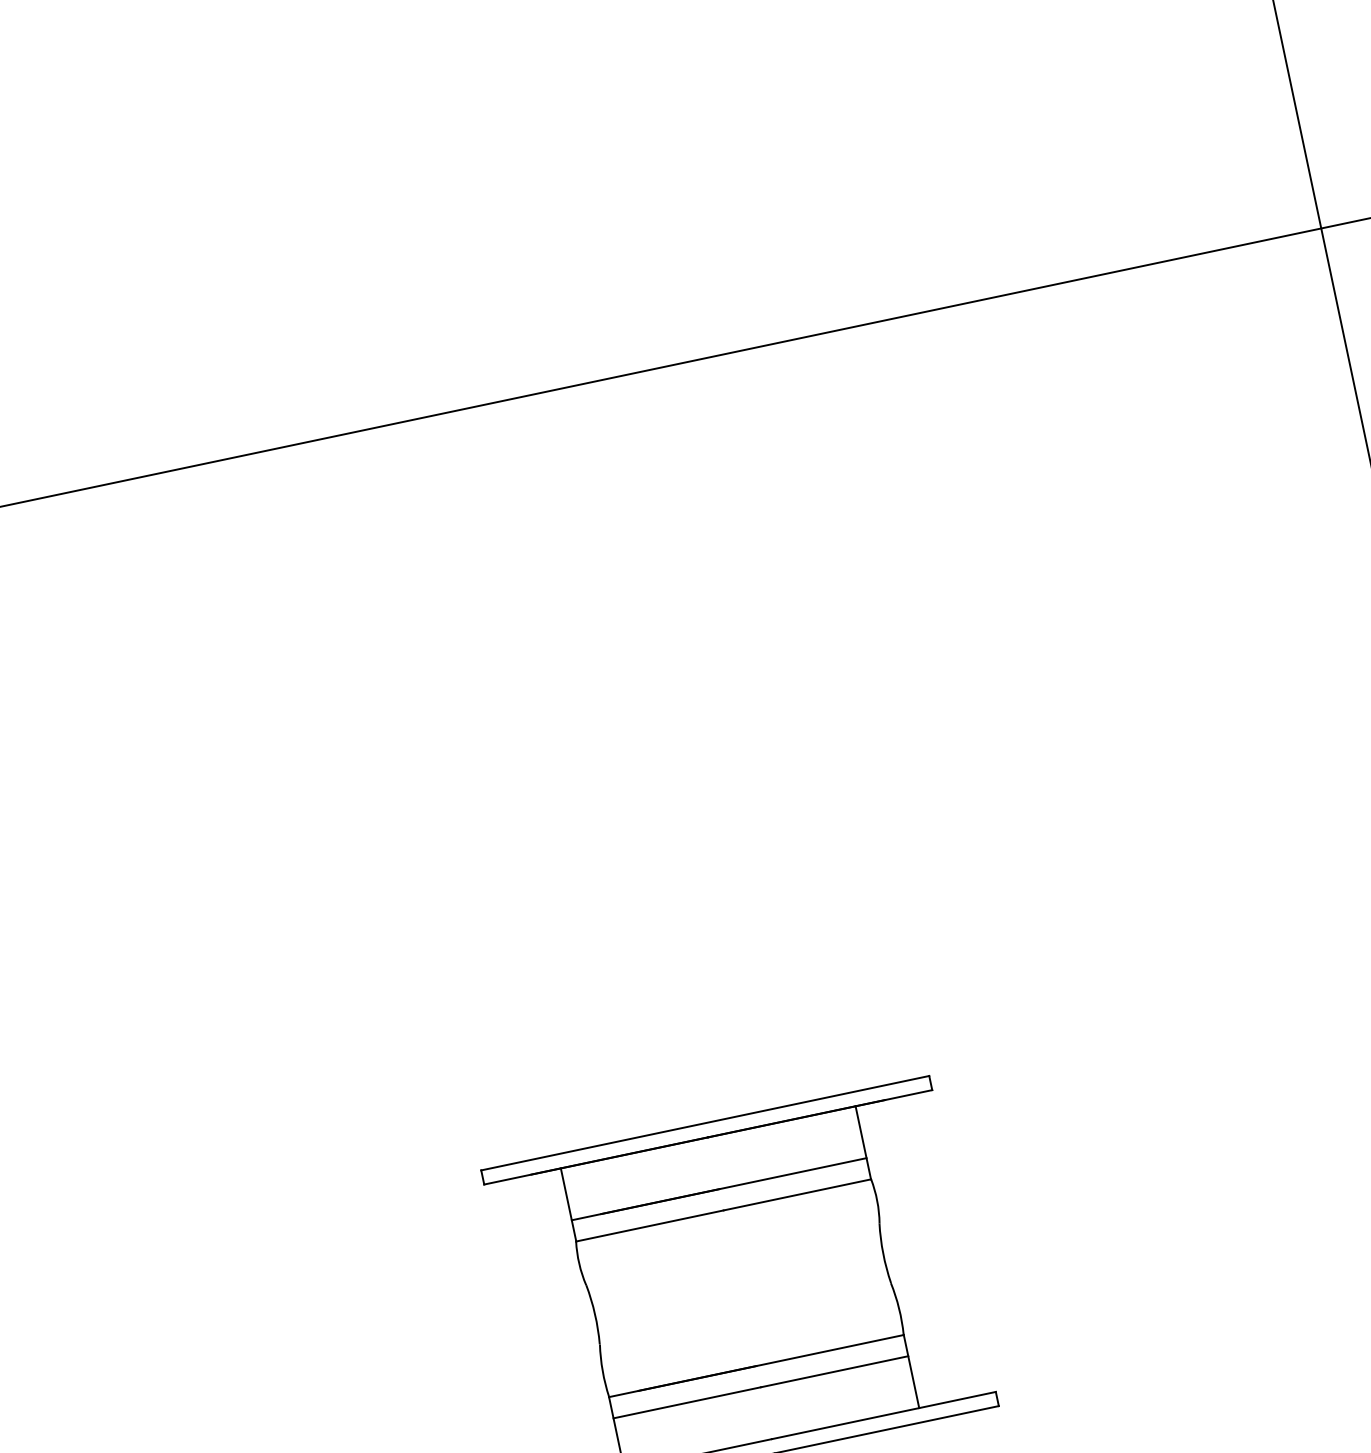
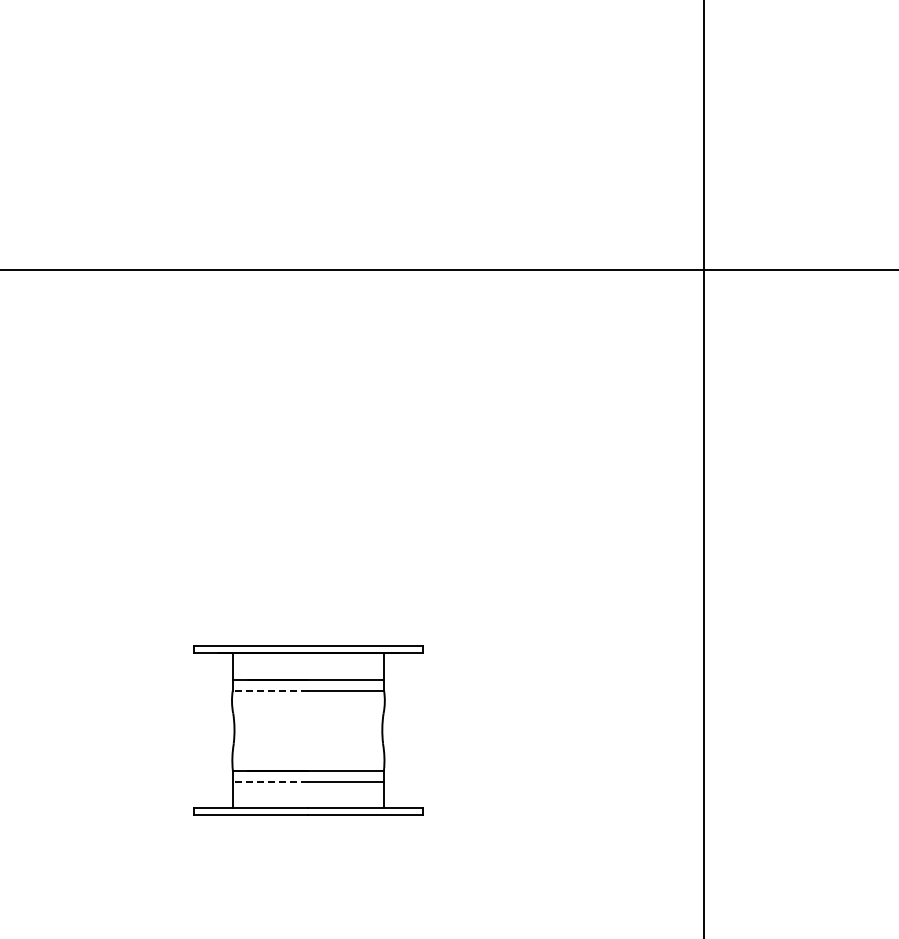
line: (649, 1225) -> (270, 690), solid -> dashed
line: (686, 1402) -> (270, 781), solid -> dashed

